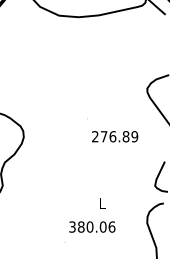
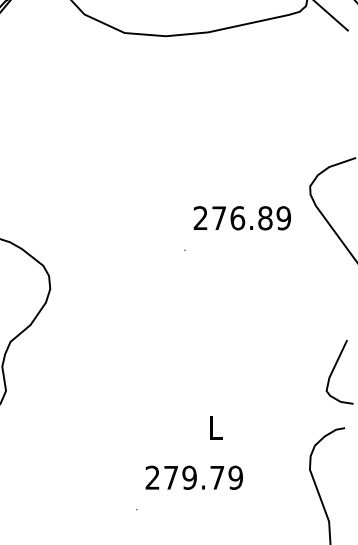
text: (115, 136) -> (243, 217), moved
text: (92, 226) -> (194, 476), 380.06 -> 279.79

